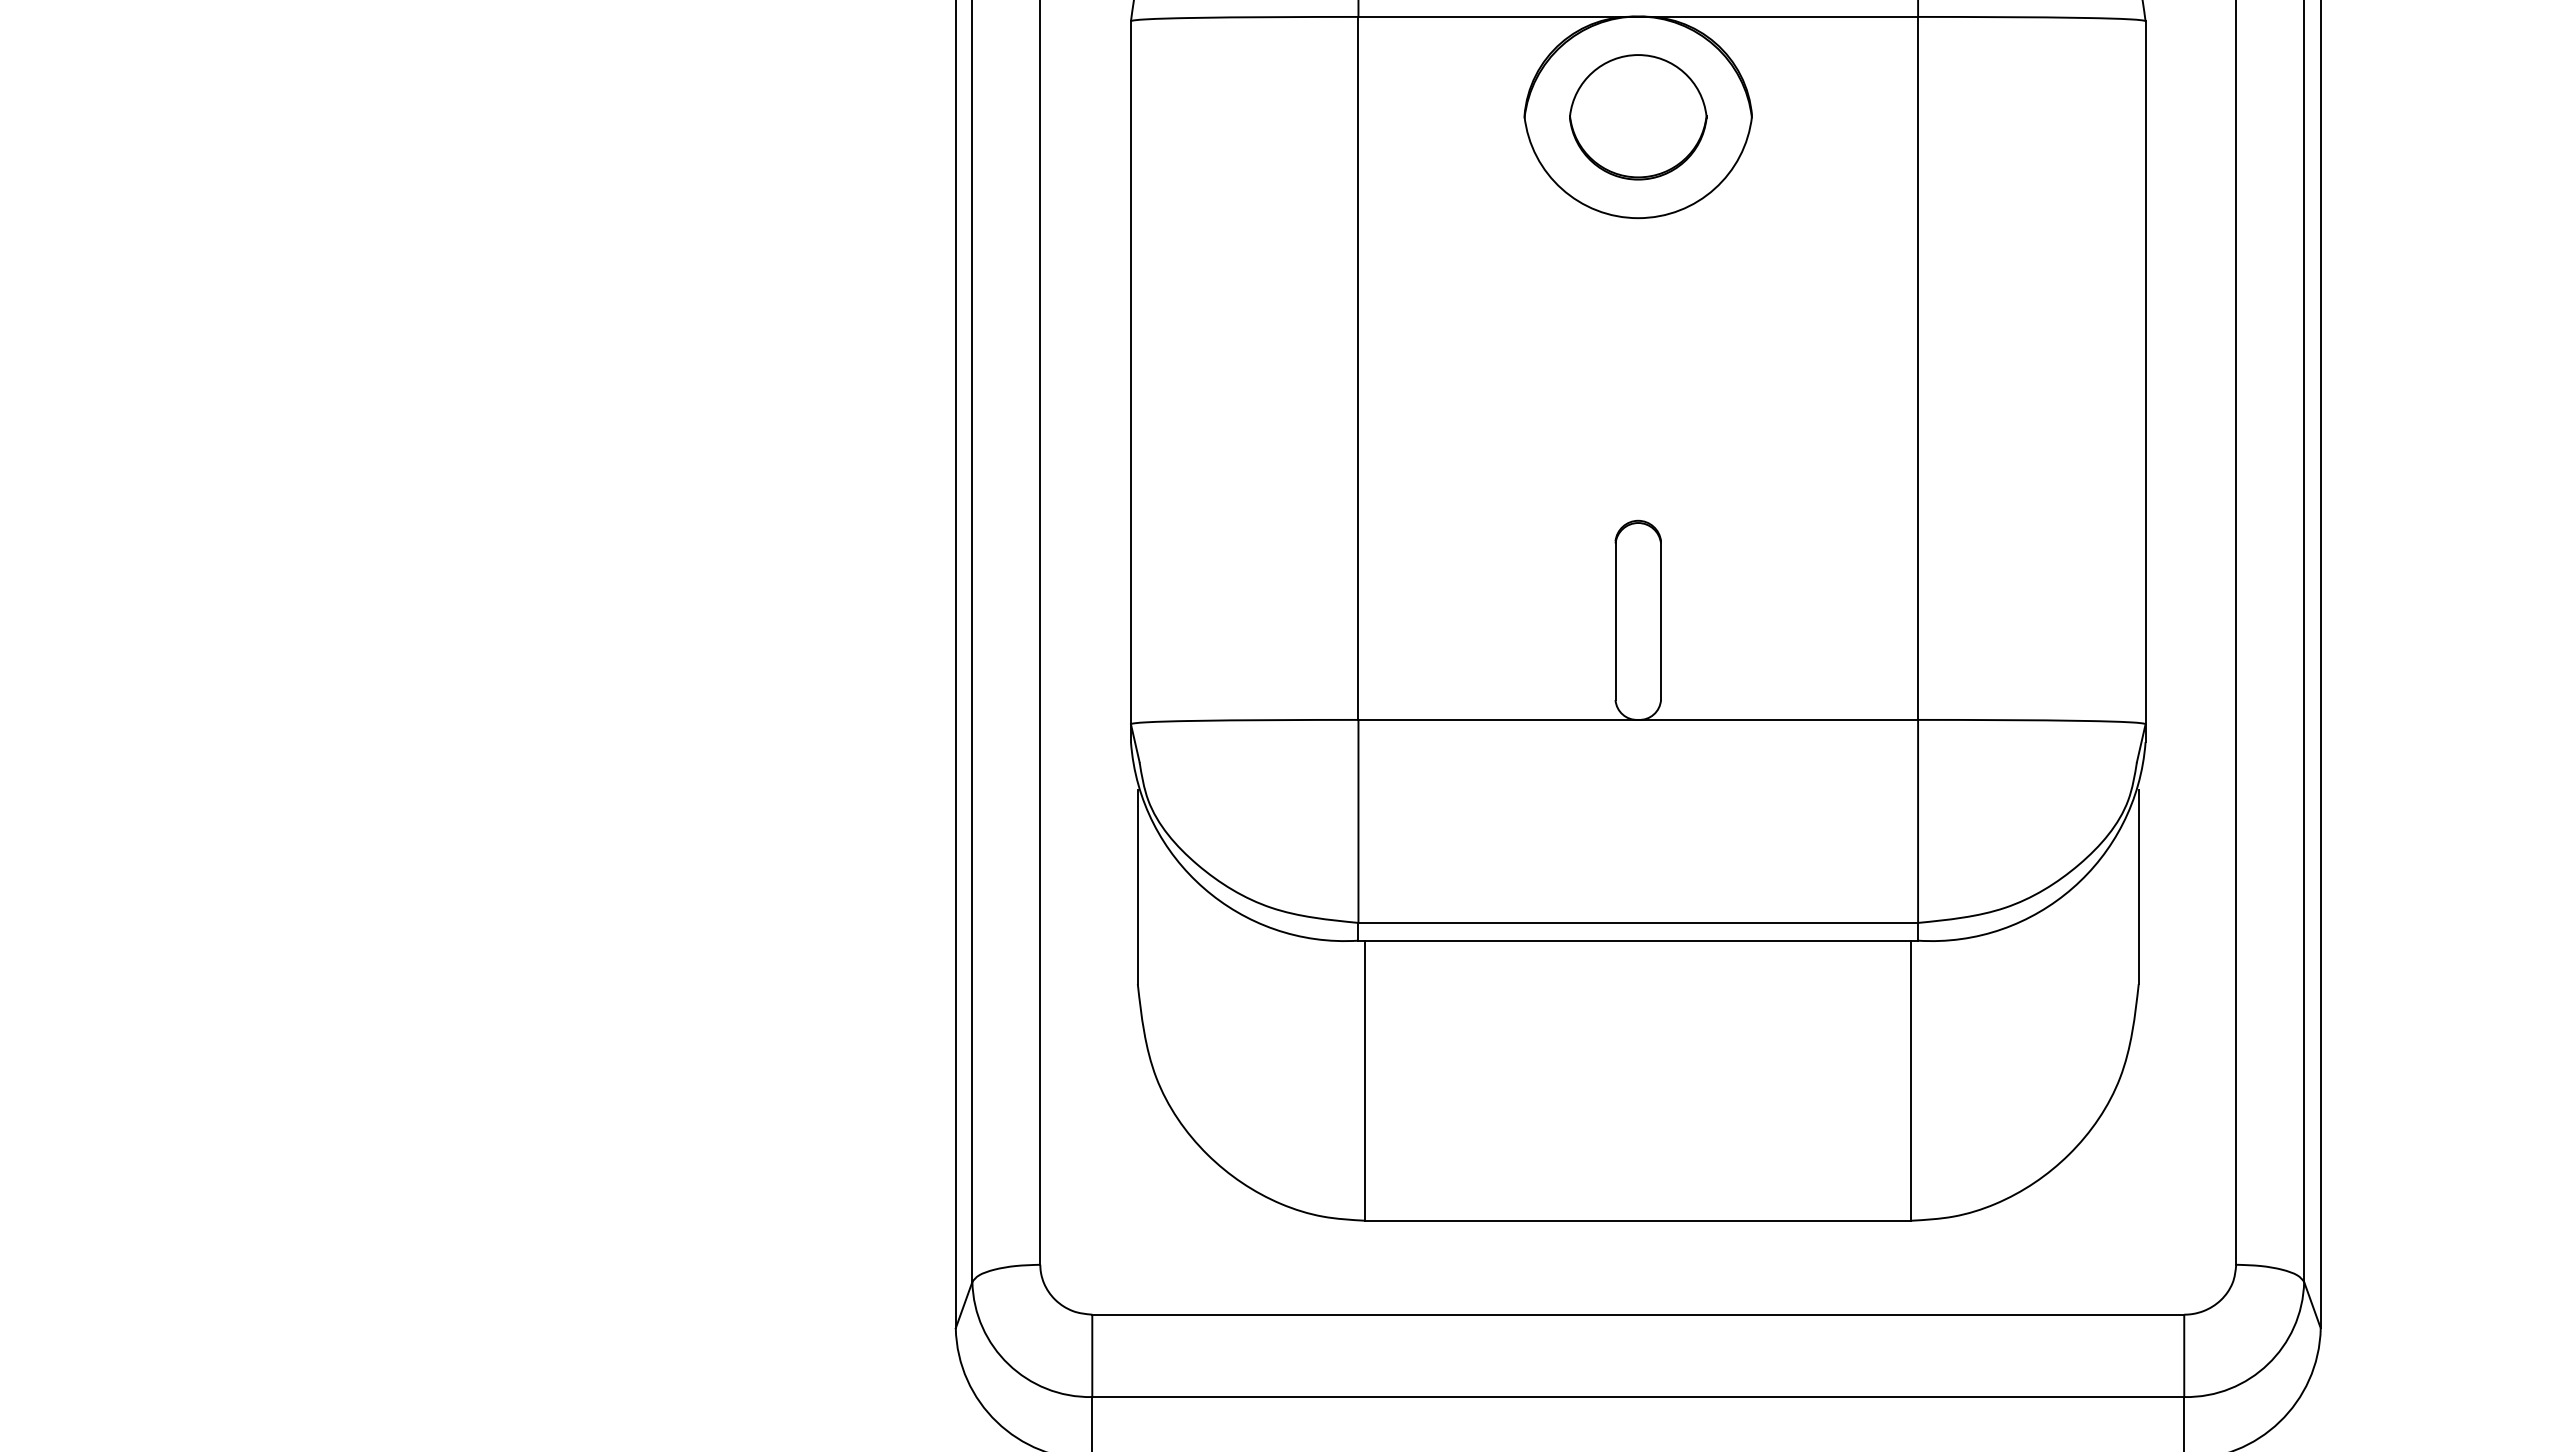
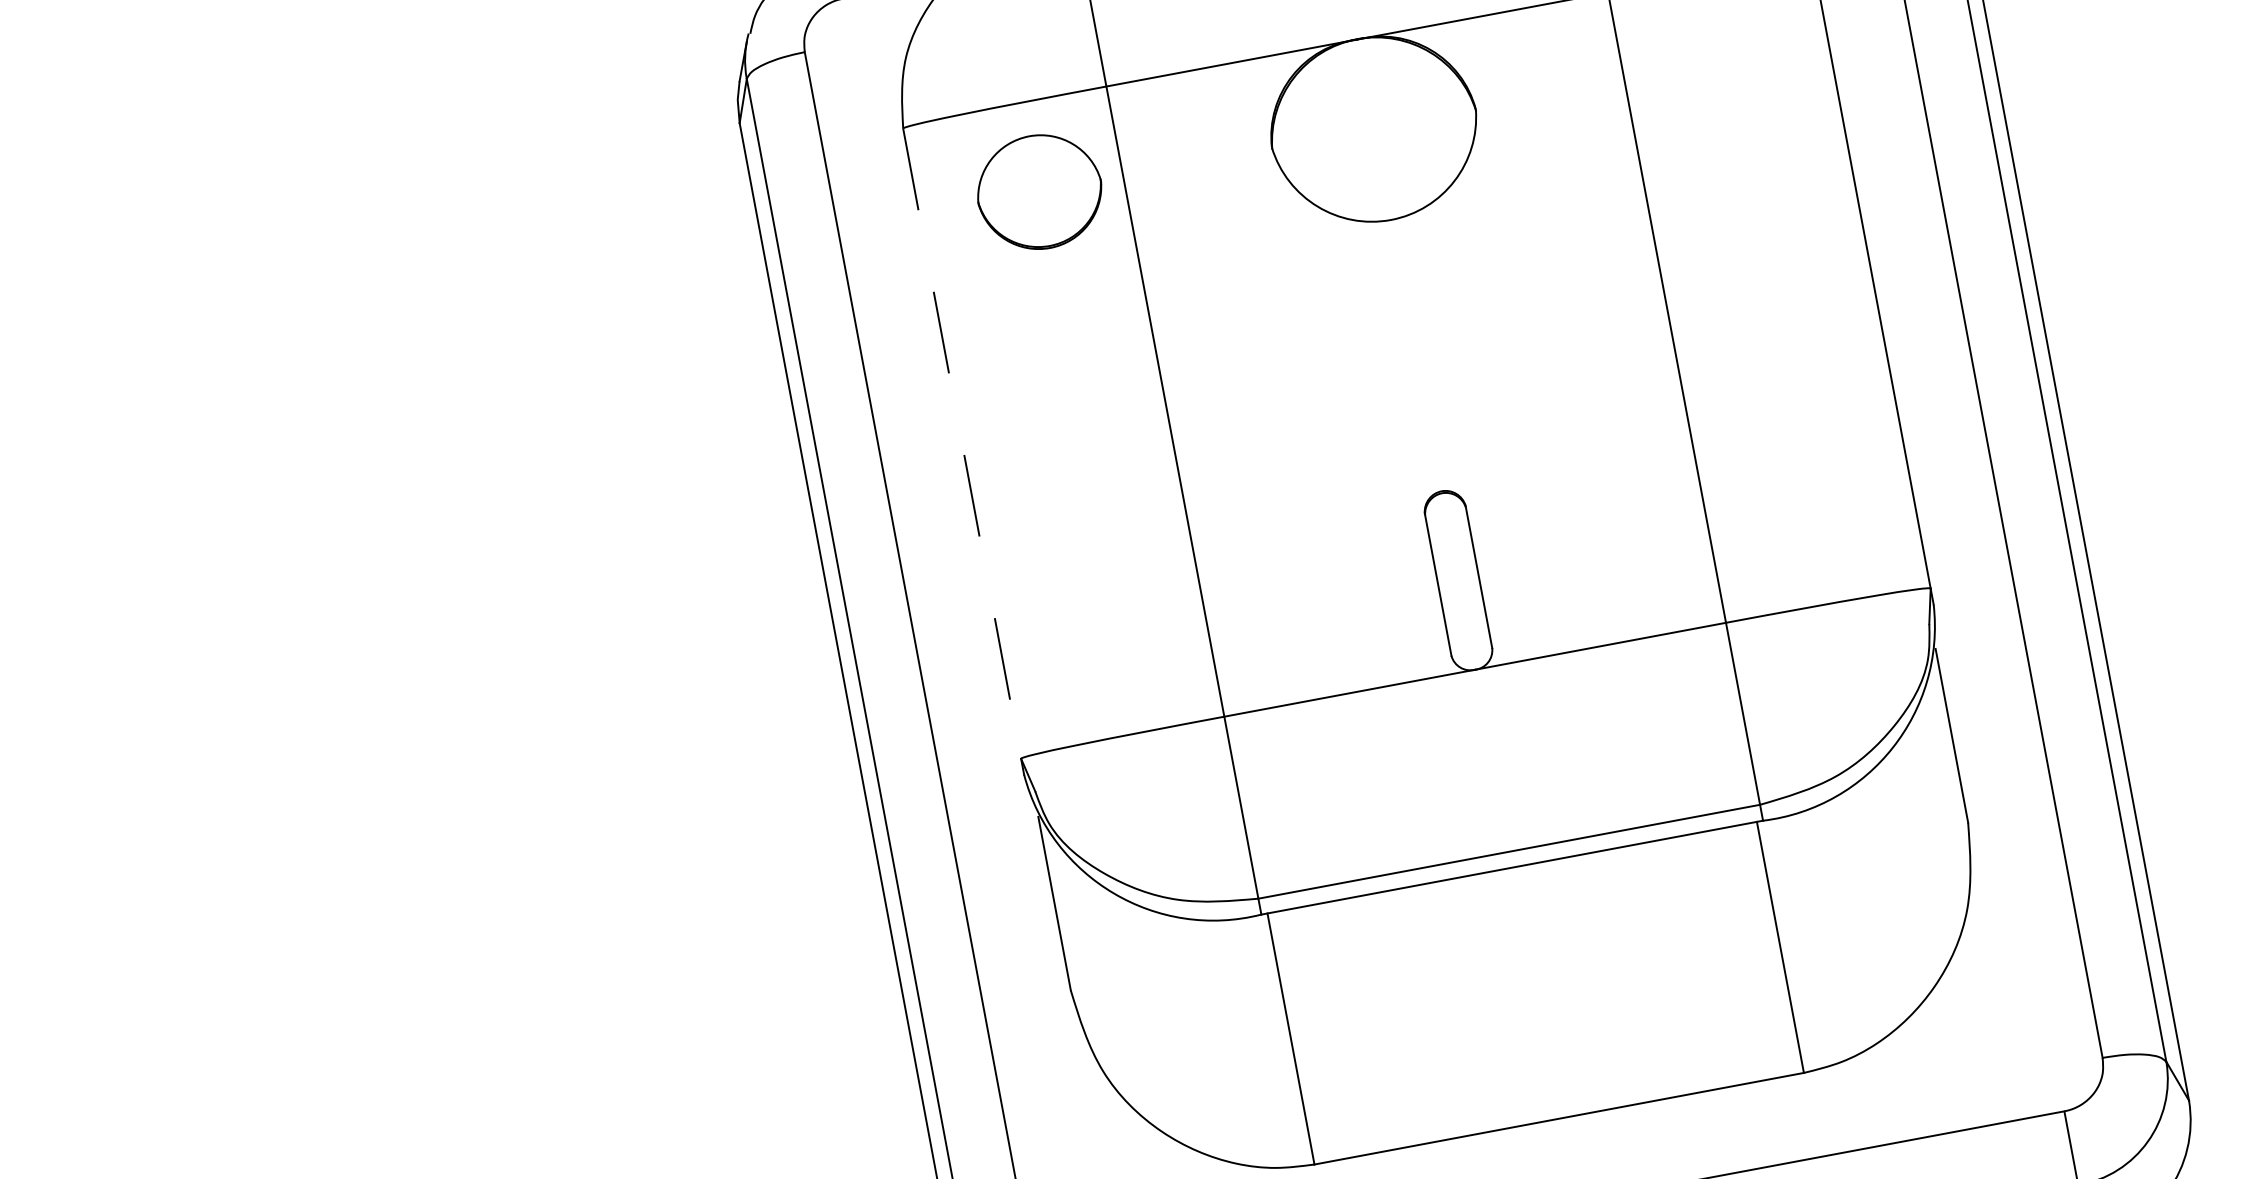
part: (1638, 117) -> (1039, 192), moved
line: (1130, 373) -> (961, 444), solid -> dashed

